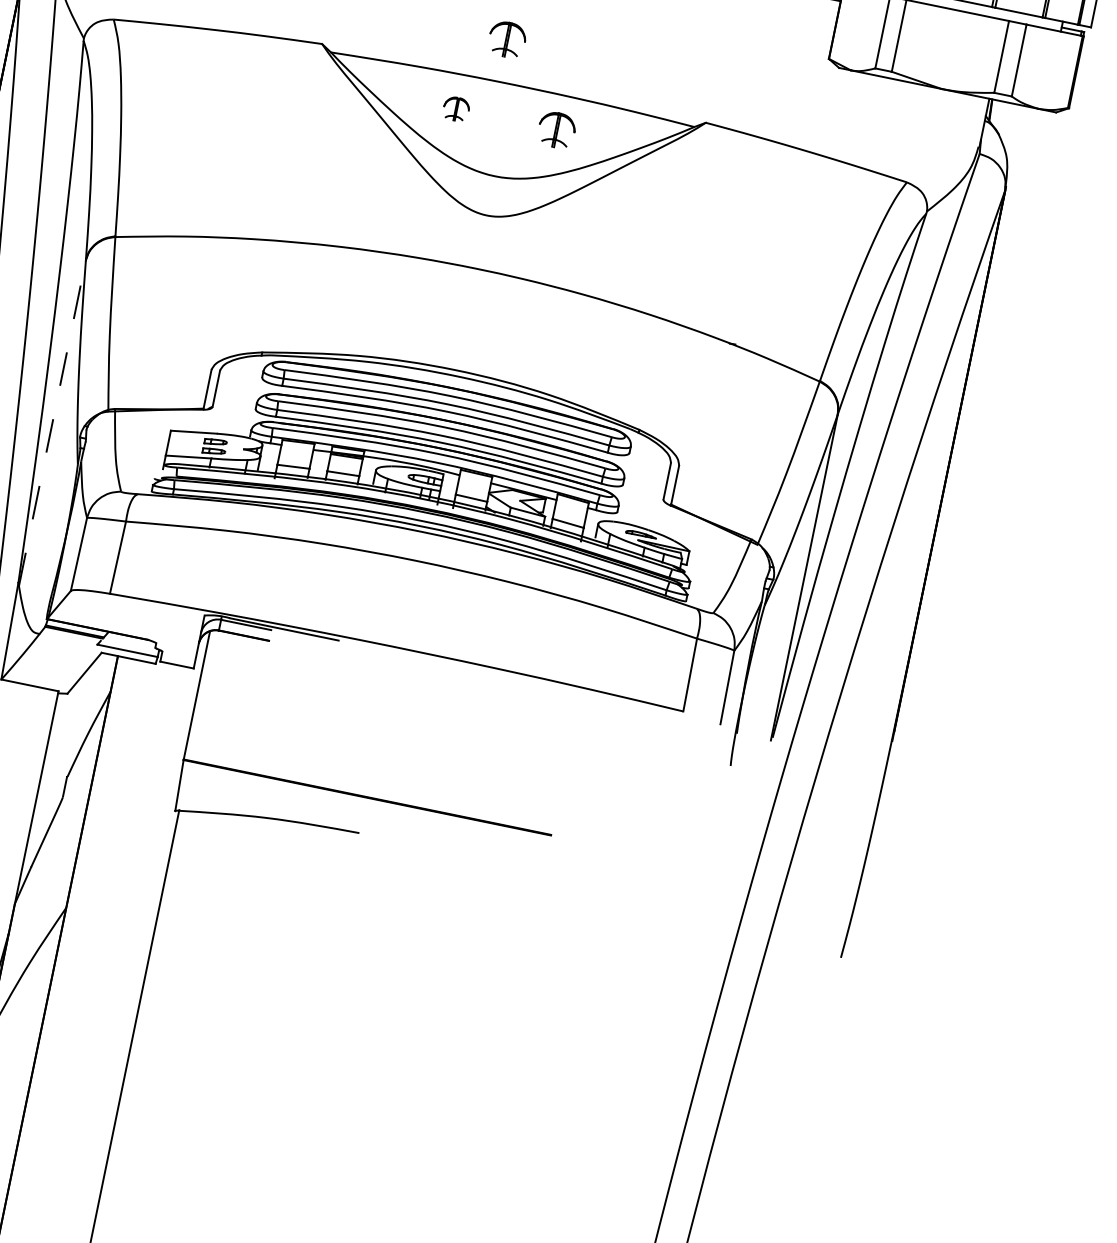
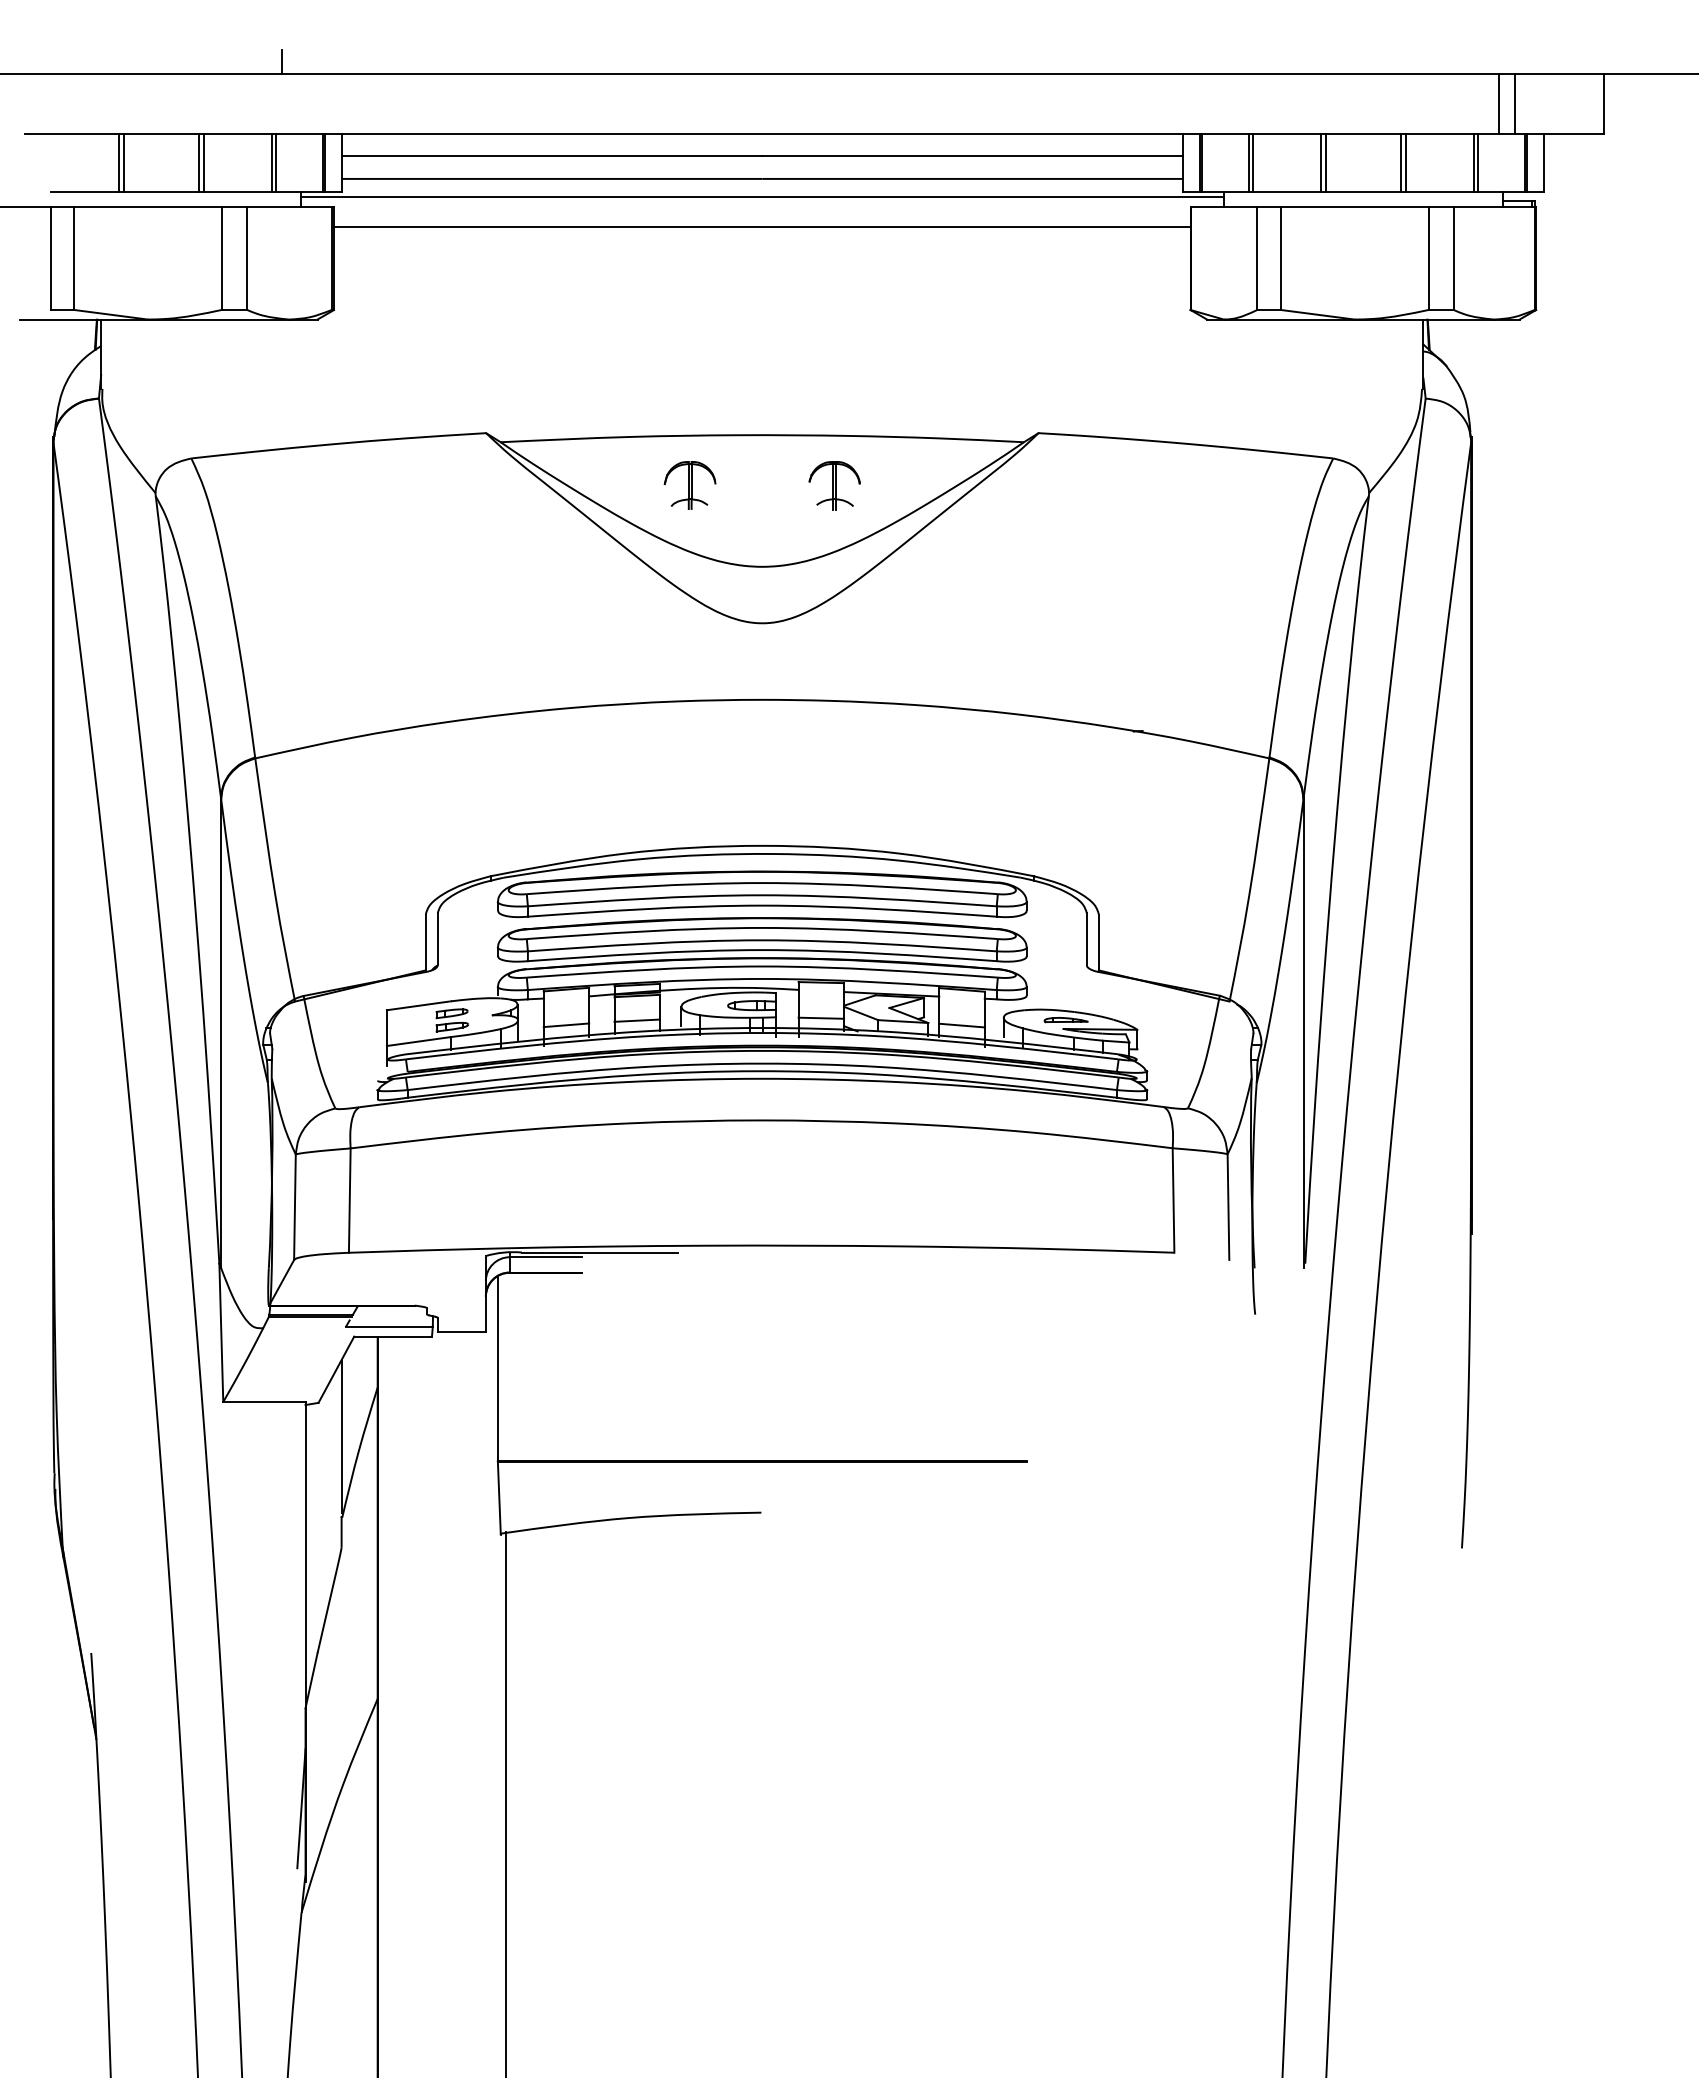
part: (507, 39) -> (740, 374), removed
part: (455, 109) -> (689, 485), size x1.43
line: (52, 423) -> (221, 1033), dashed -> solid
line: (78, 720) -> (341, 1436), added

